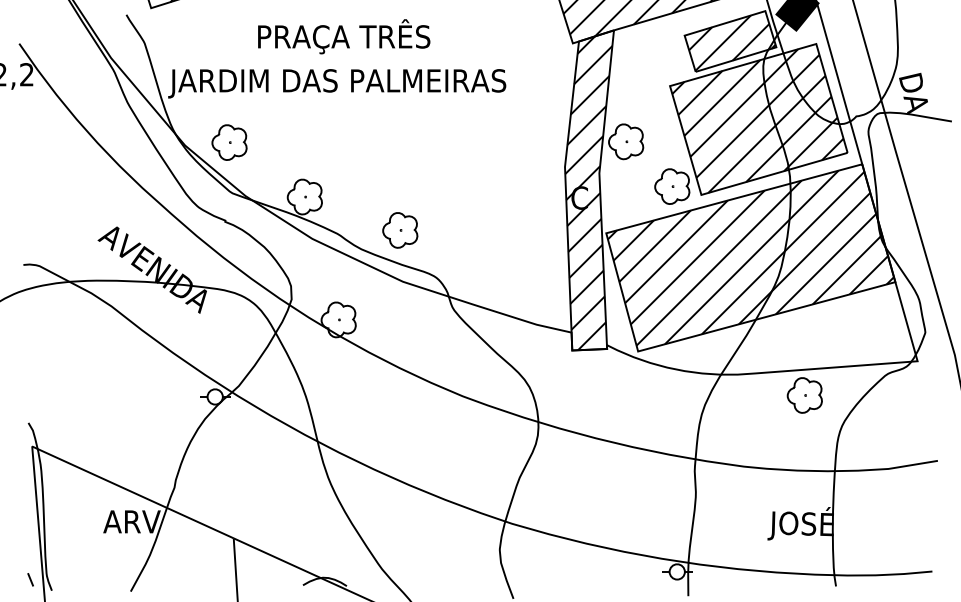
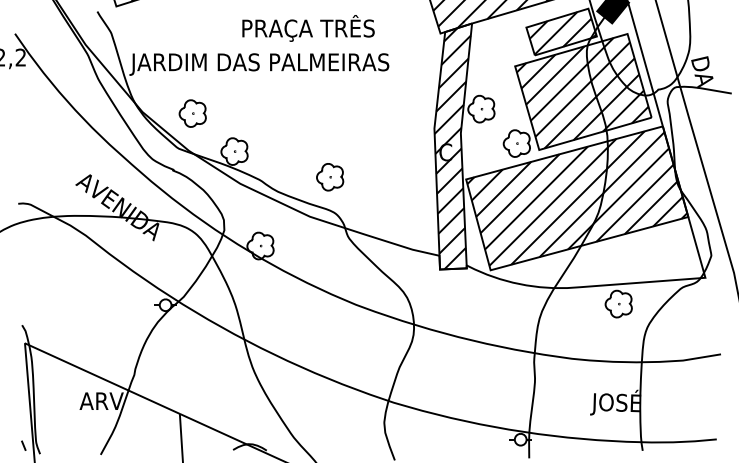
text: (344, 36) -> (308, 28), moved
part: (229, 142) -> (192, 113), moved
part: (400, 230) -> (330, 177), moved

